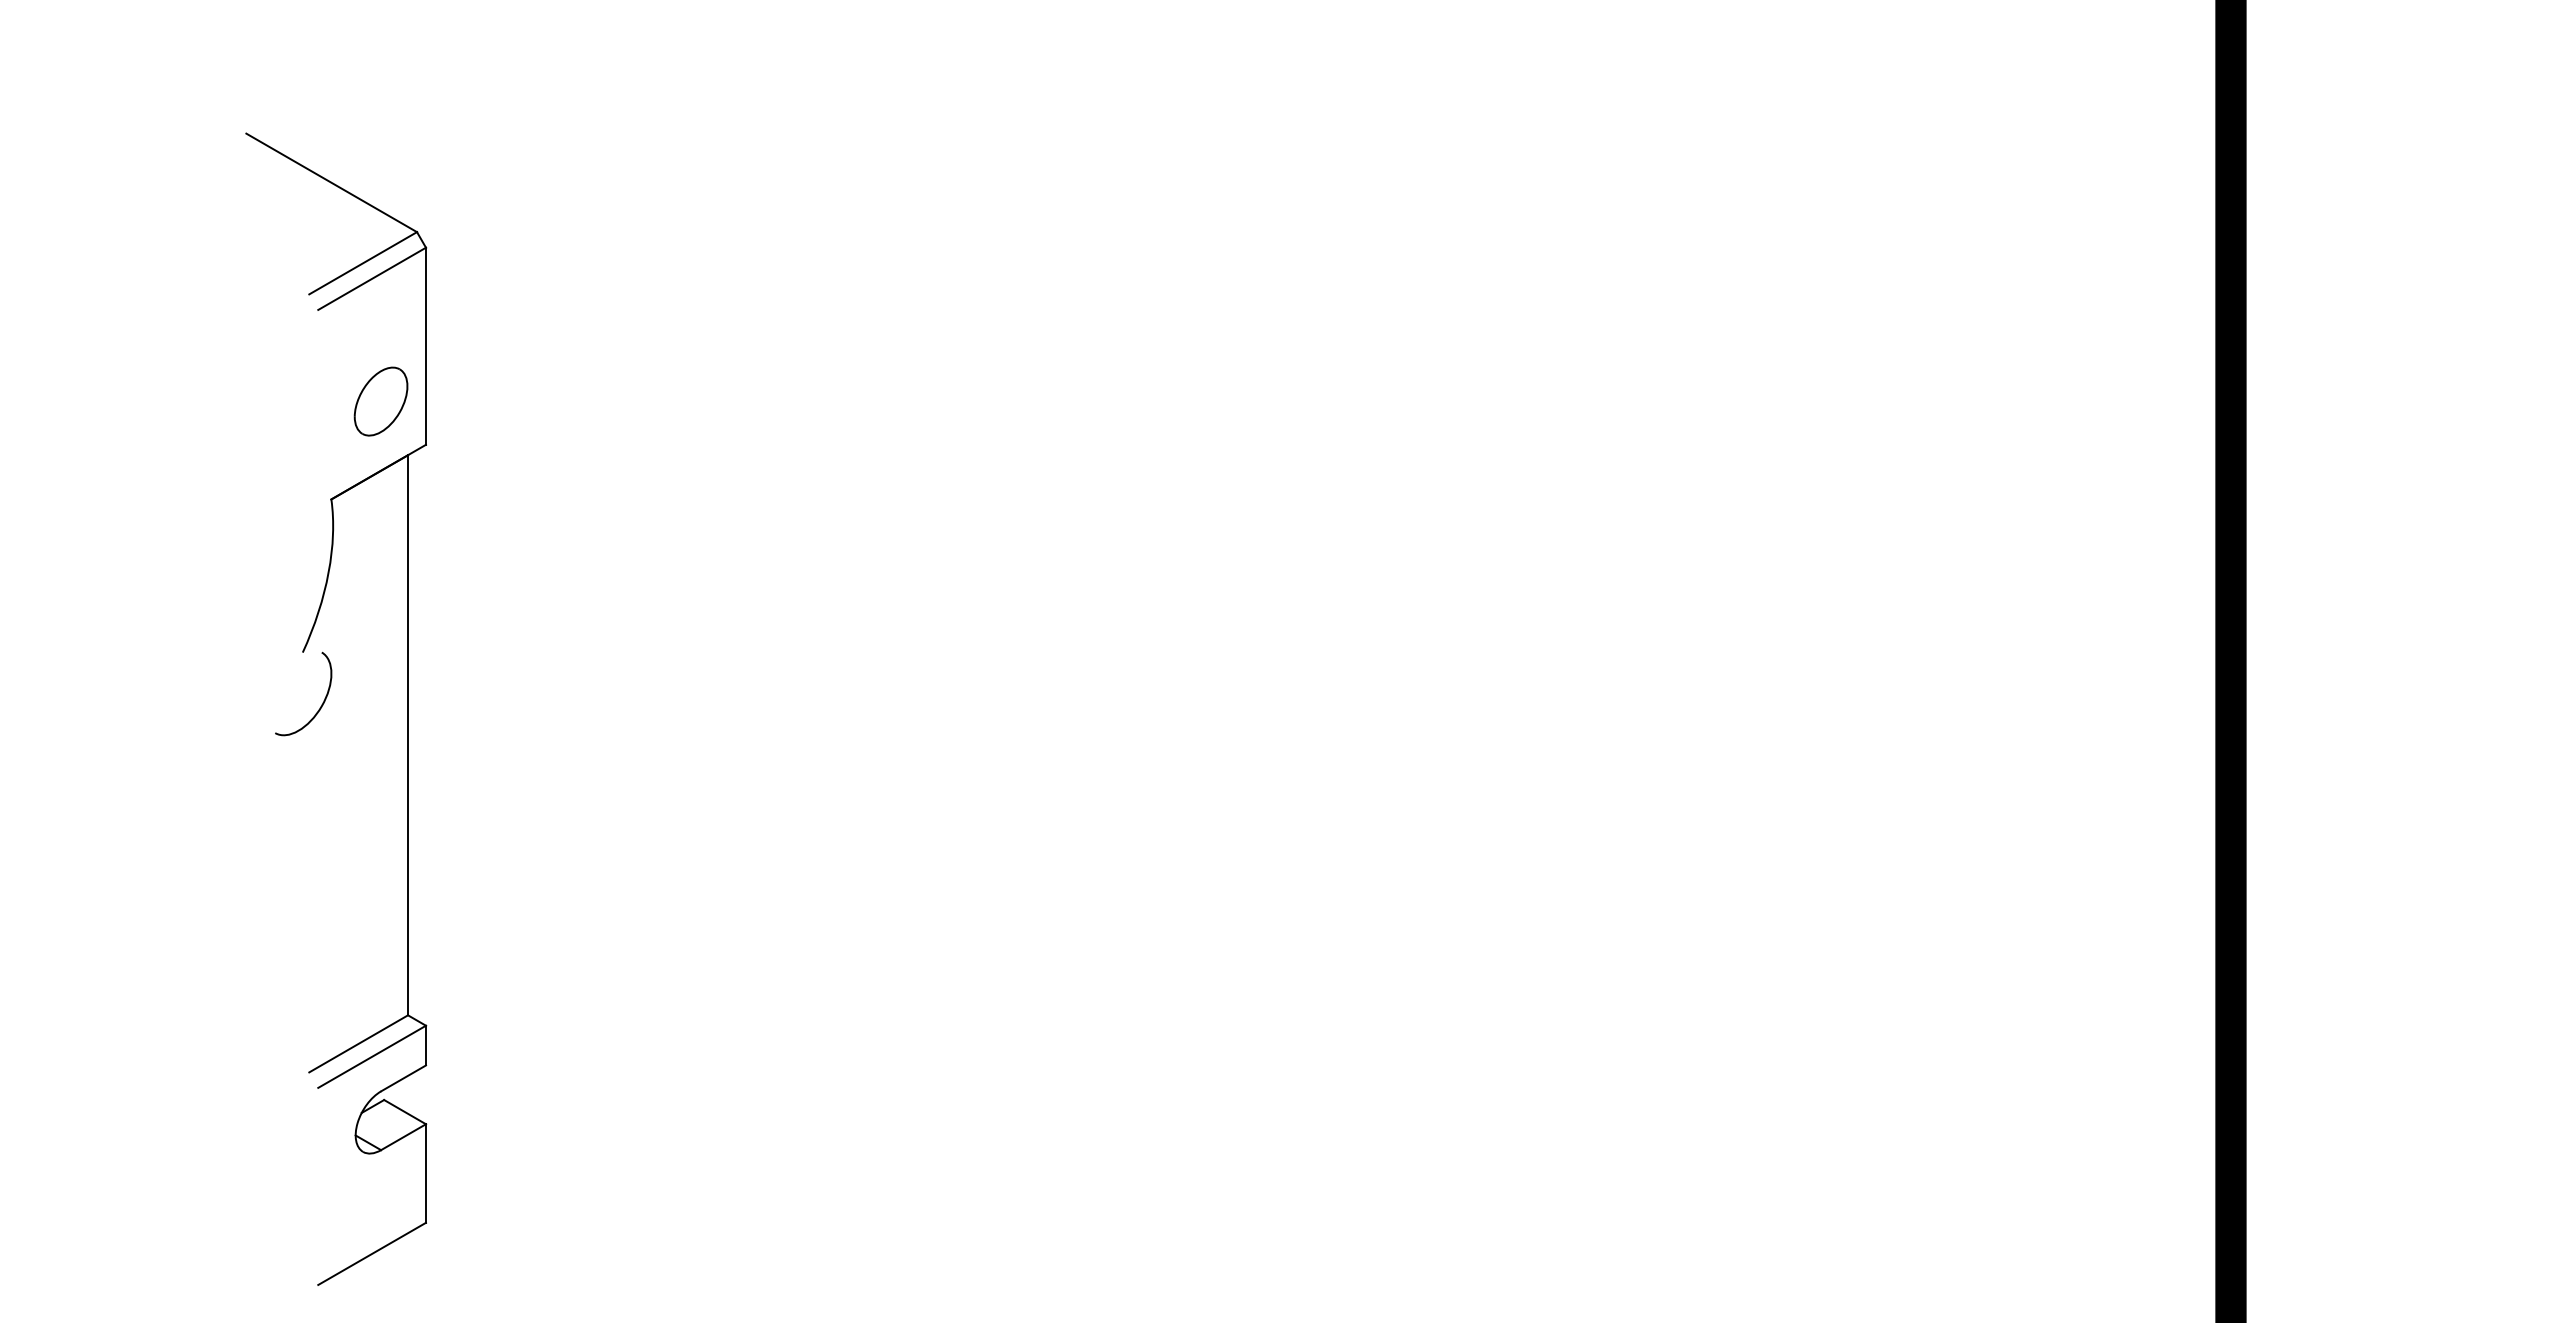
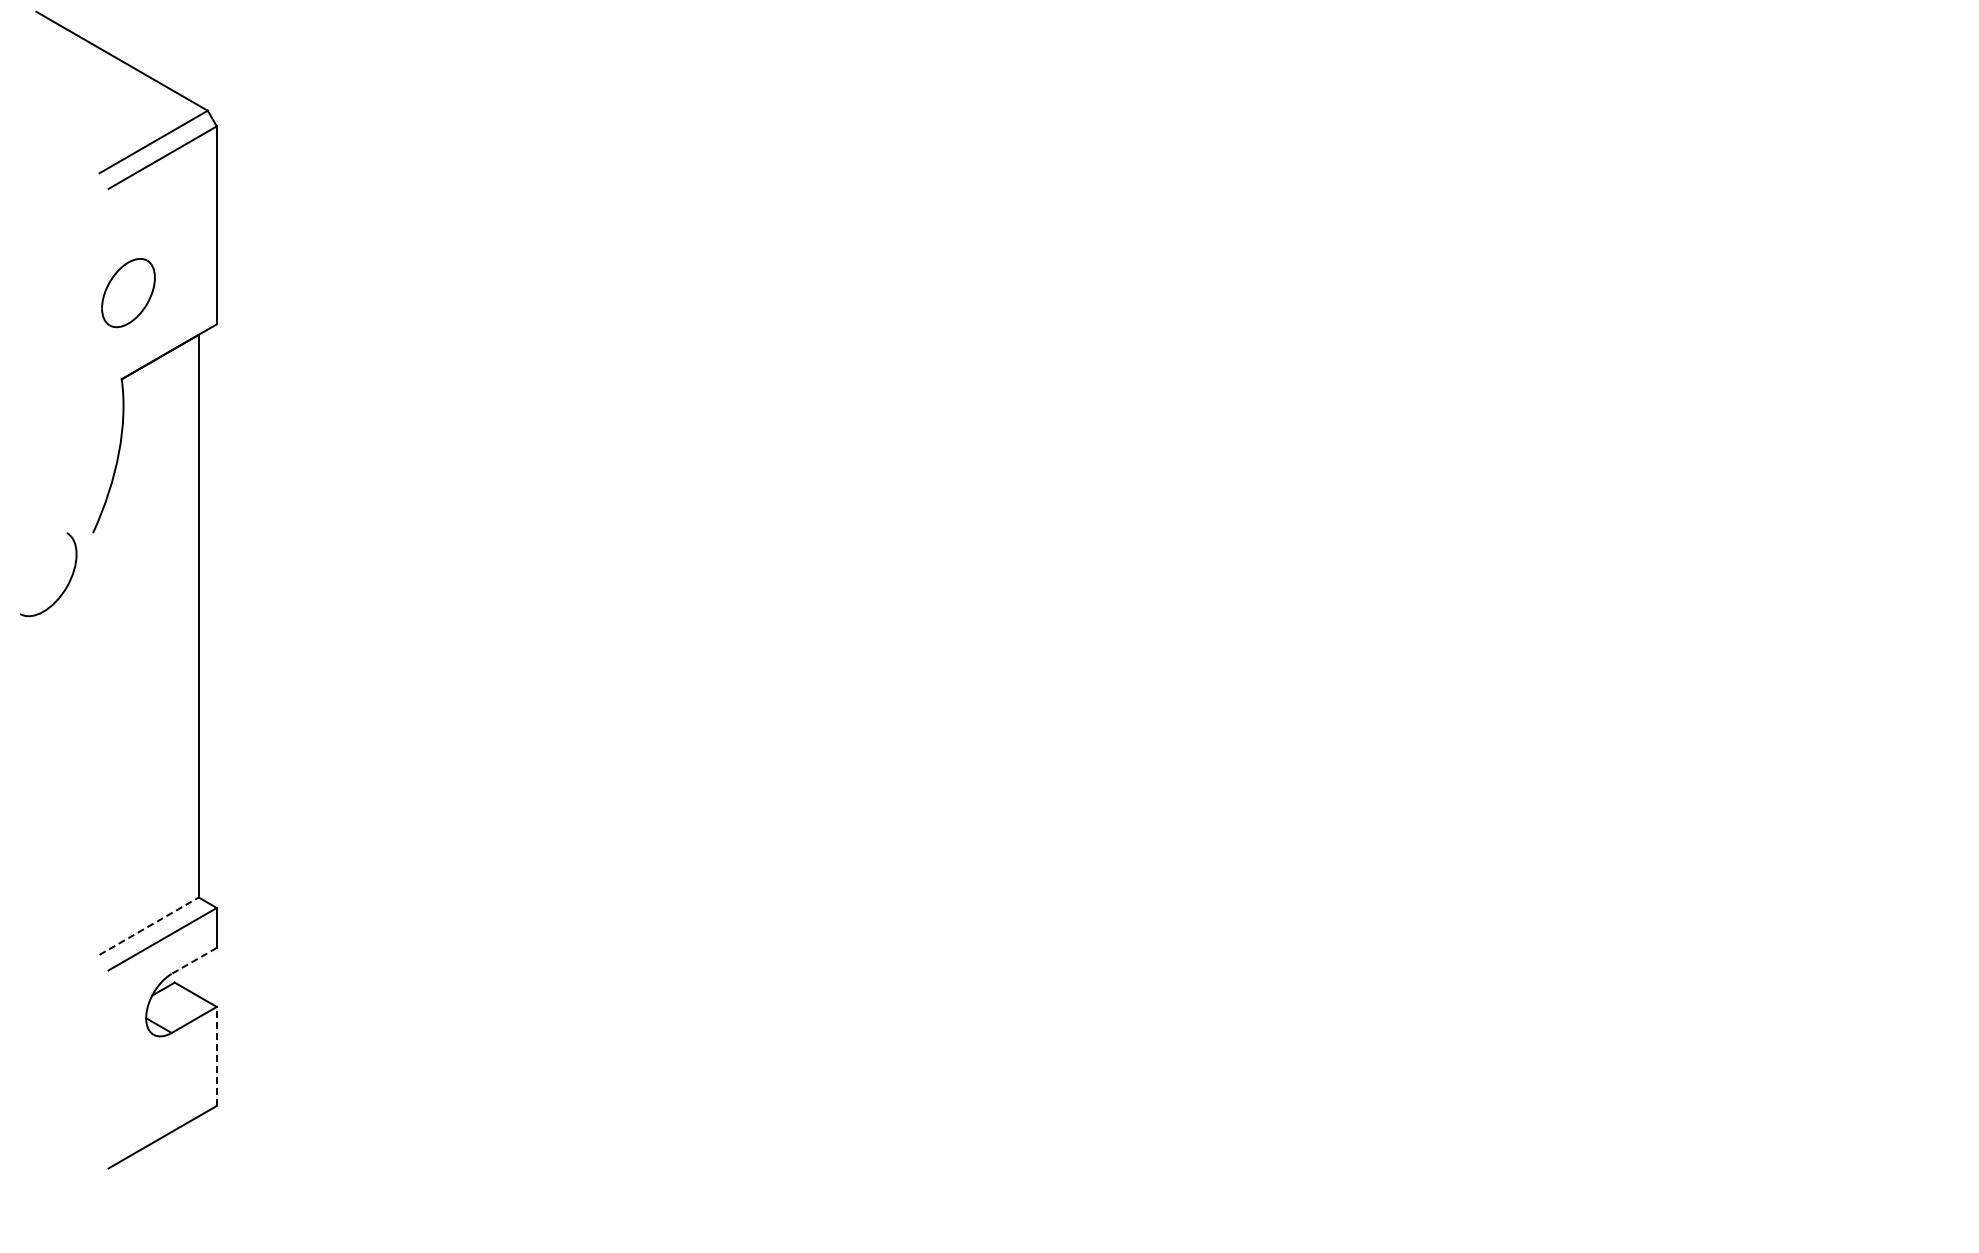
part: (380, 401) -> (127, 292), moved
curve: (322, 702) -> (67, 583), moved
line: (359, 1043) -> (149, 925), solid -> dashed
line: (403, 1078) -> (194, 961), solid -> dashed
line: (426, 1173) -> (217, 1056), solid -> dashed

